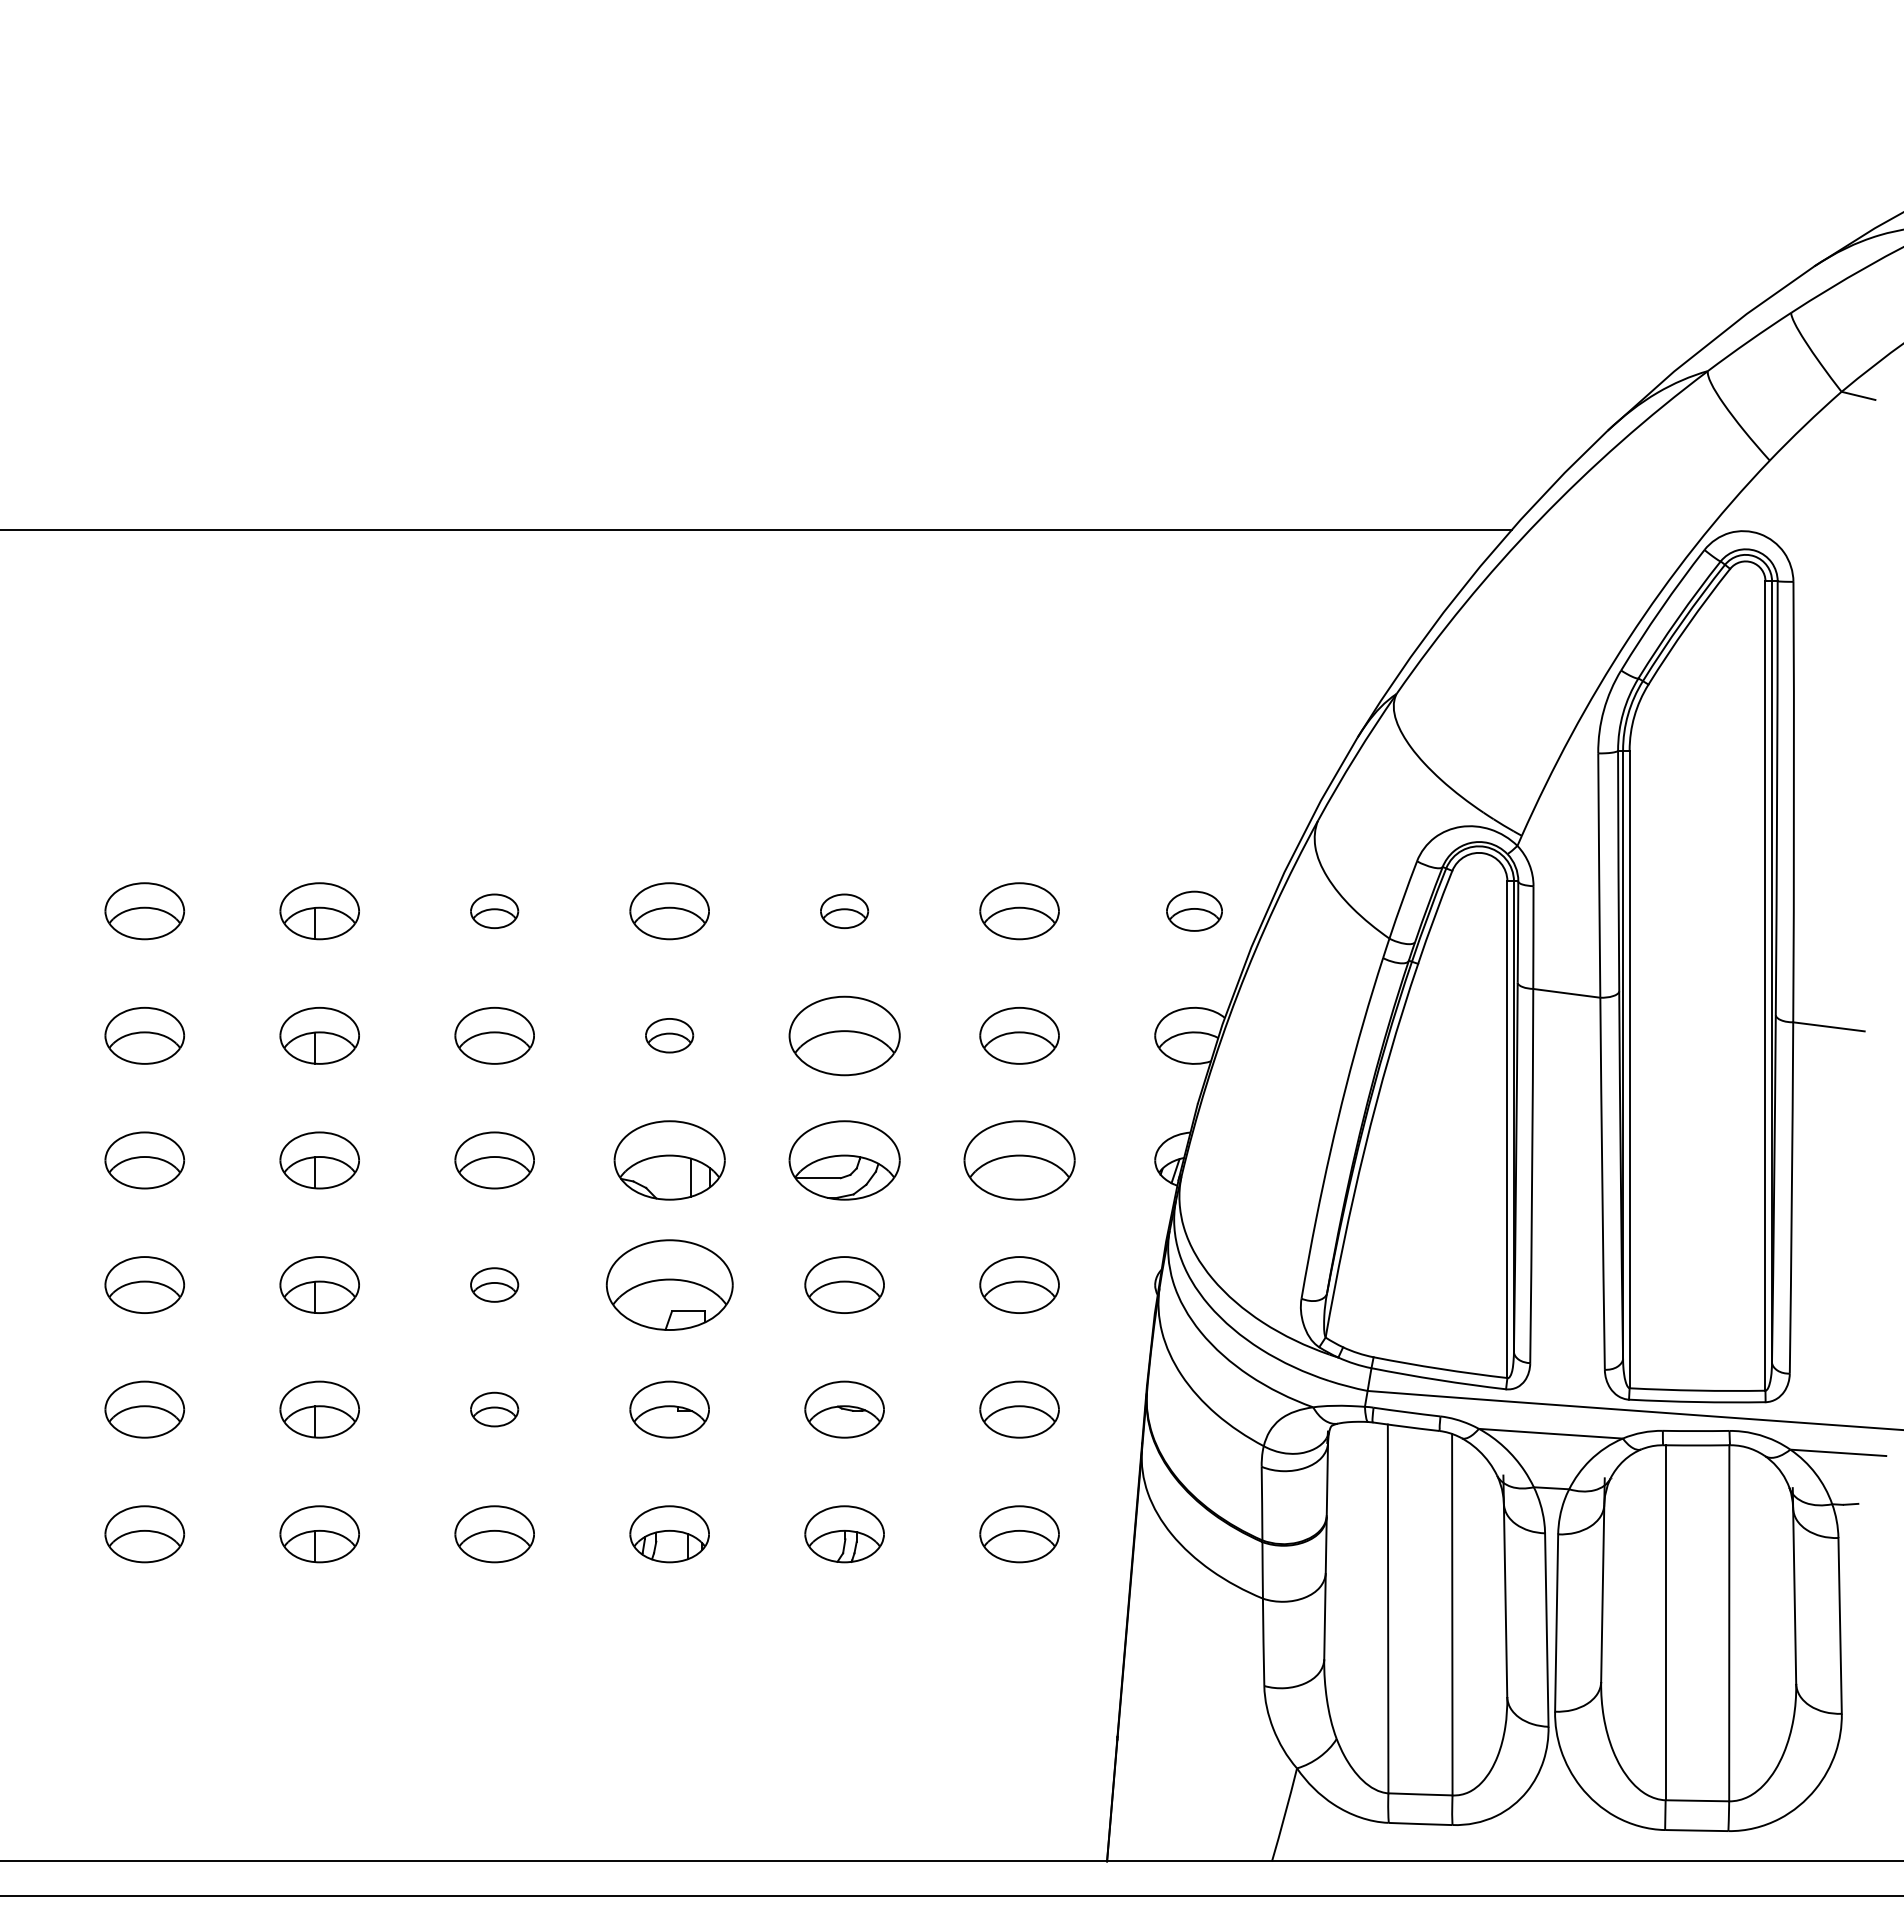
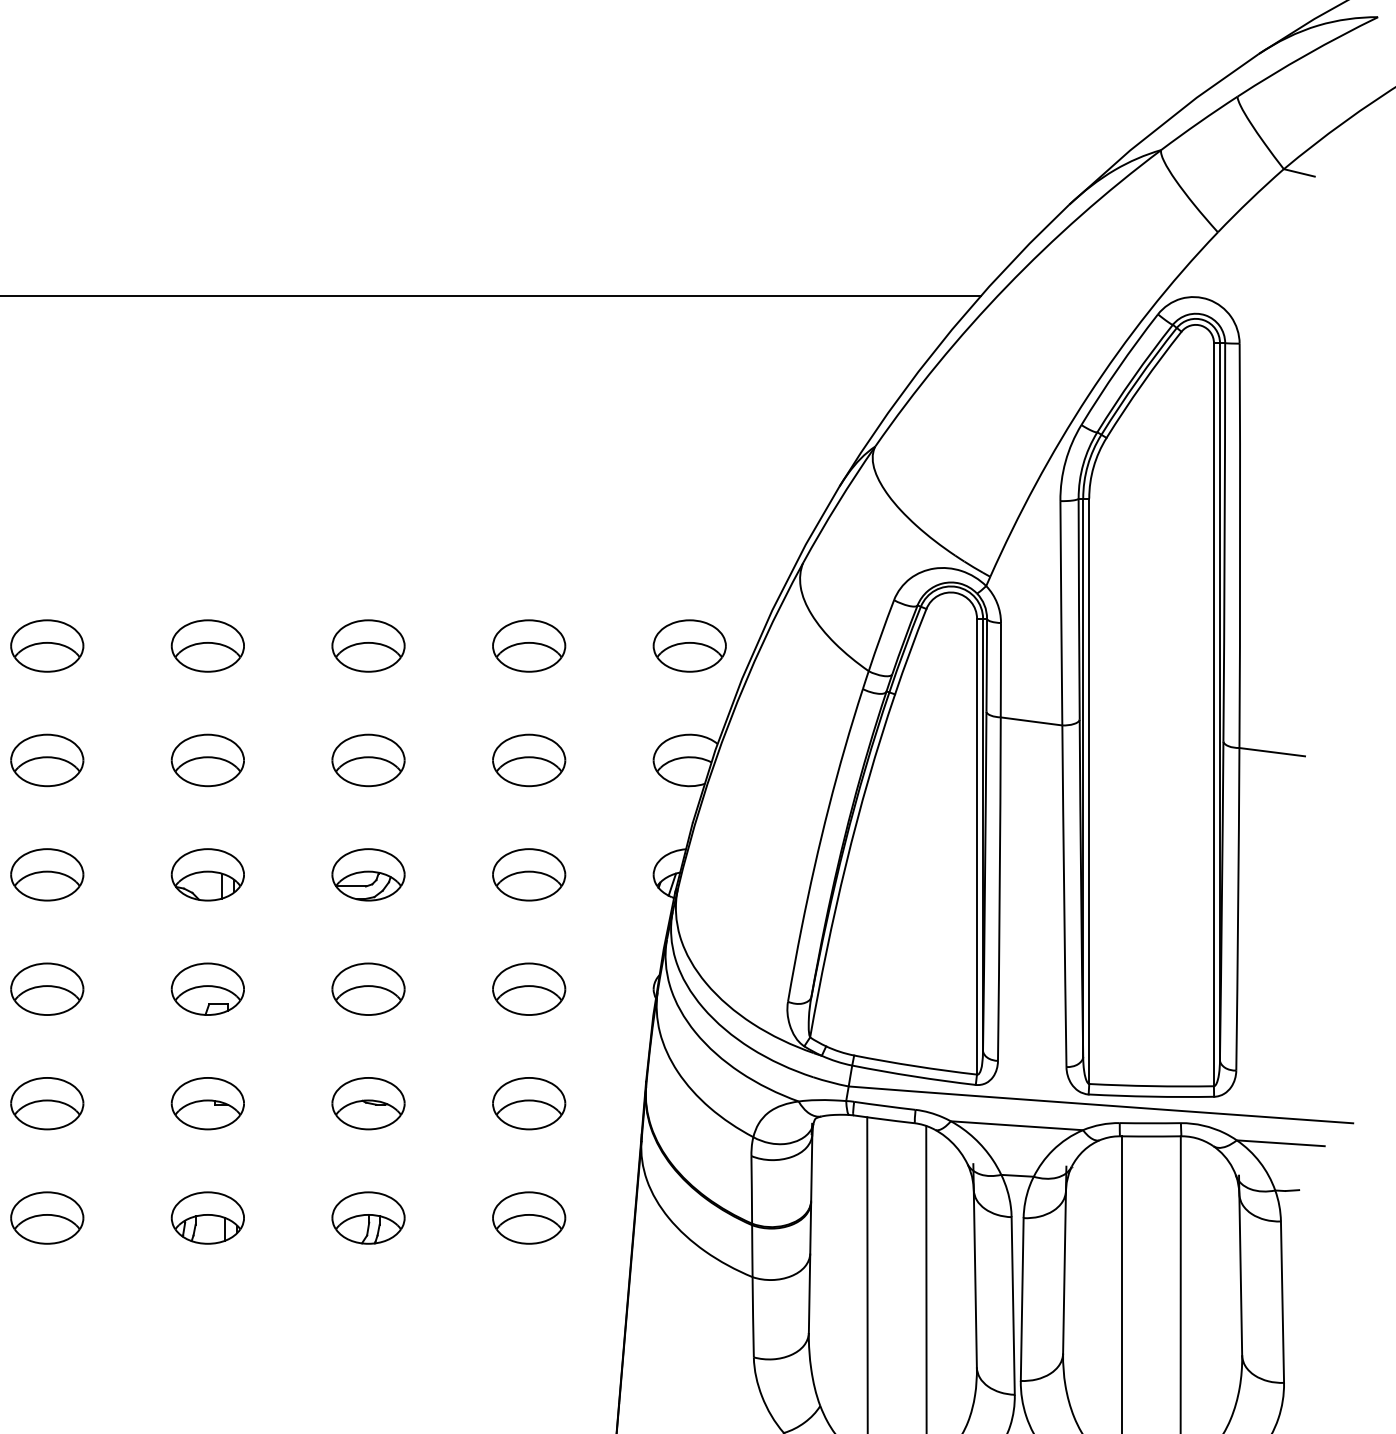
part: (494, 911) -> (47, 646), size x1.67
part: (844, 911) -> (368, 646), size x1.67
part: (1194, 911) -> (689, 646), size x1.43
part: (669, 1035) -> (207, 760), size x1.67
part: (844, 1035) -> (368, 760), size x0.71
part: (669, 1160) -> (207, 874), size x0.71
part: (844, 1160) -> (368, 874), size x0.71
part: (1019, 1160) -> (529, 874), size x0.71
part: (494, 1284) -> (47, 988), size x1.67
part: (669, 1284) -> (207, 988), size x0.62
part: (494, 1409) -> (47, 1103), size x1.67

